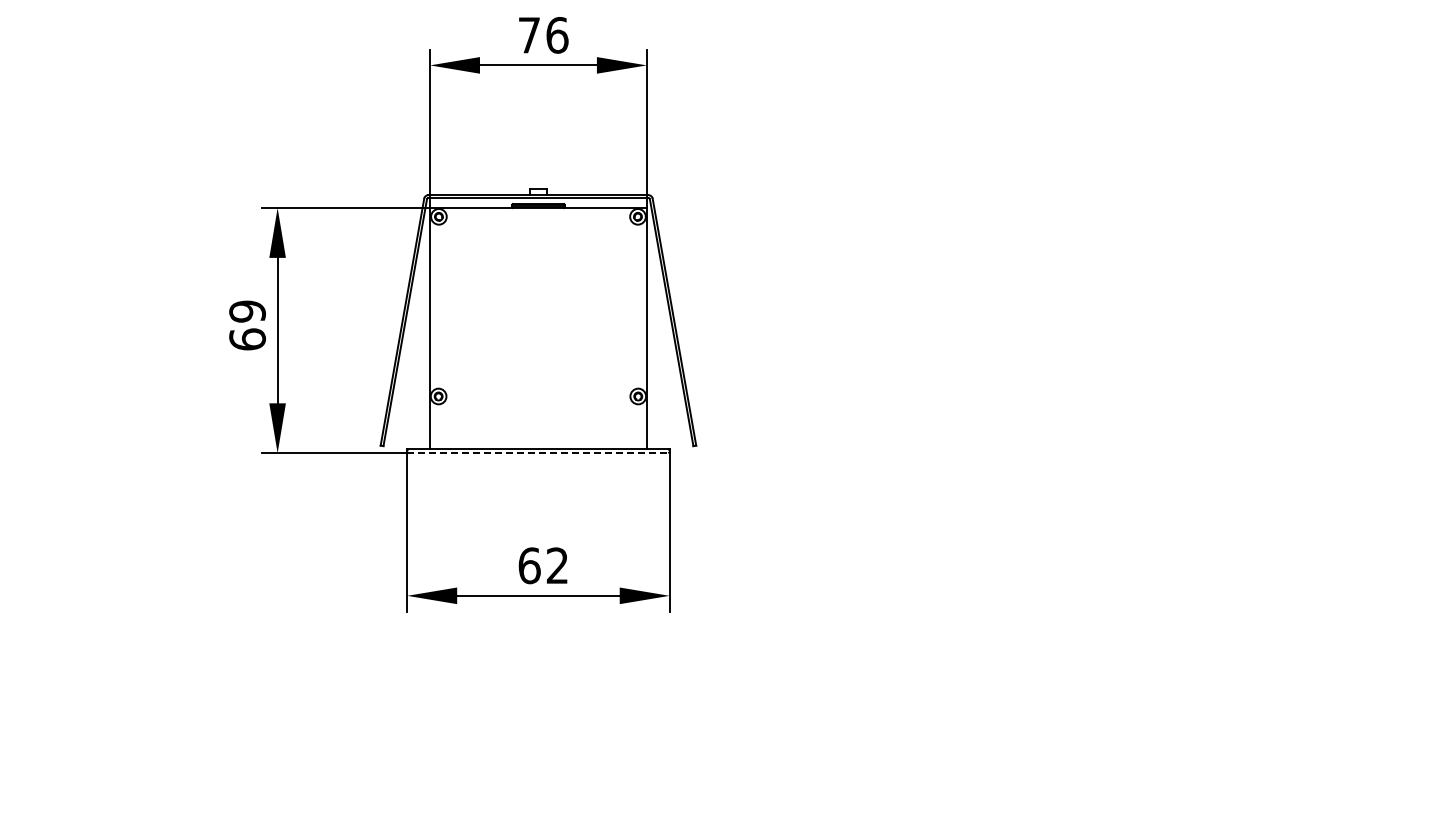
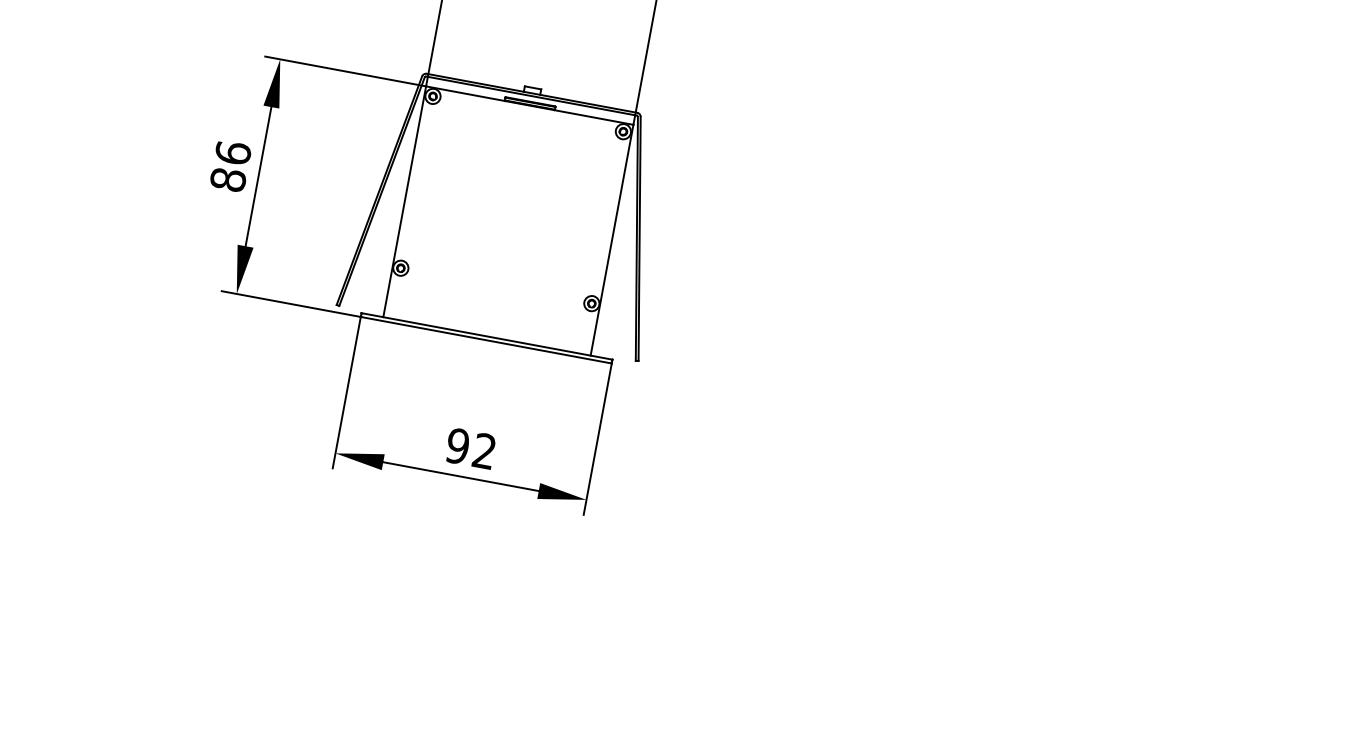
text: (247, 325) -> (230, 166), 69 -> 86
line: (538, 453) -> (486, 340), dashed -> solid
text: (529, 565) -> (457, 446), 62 -> 92

